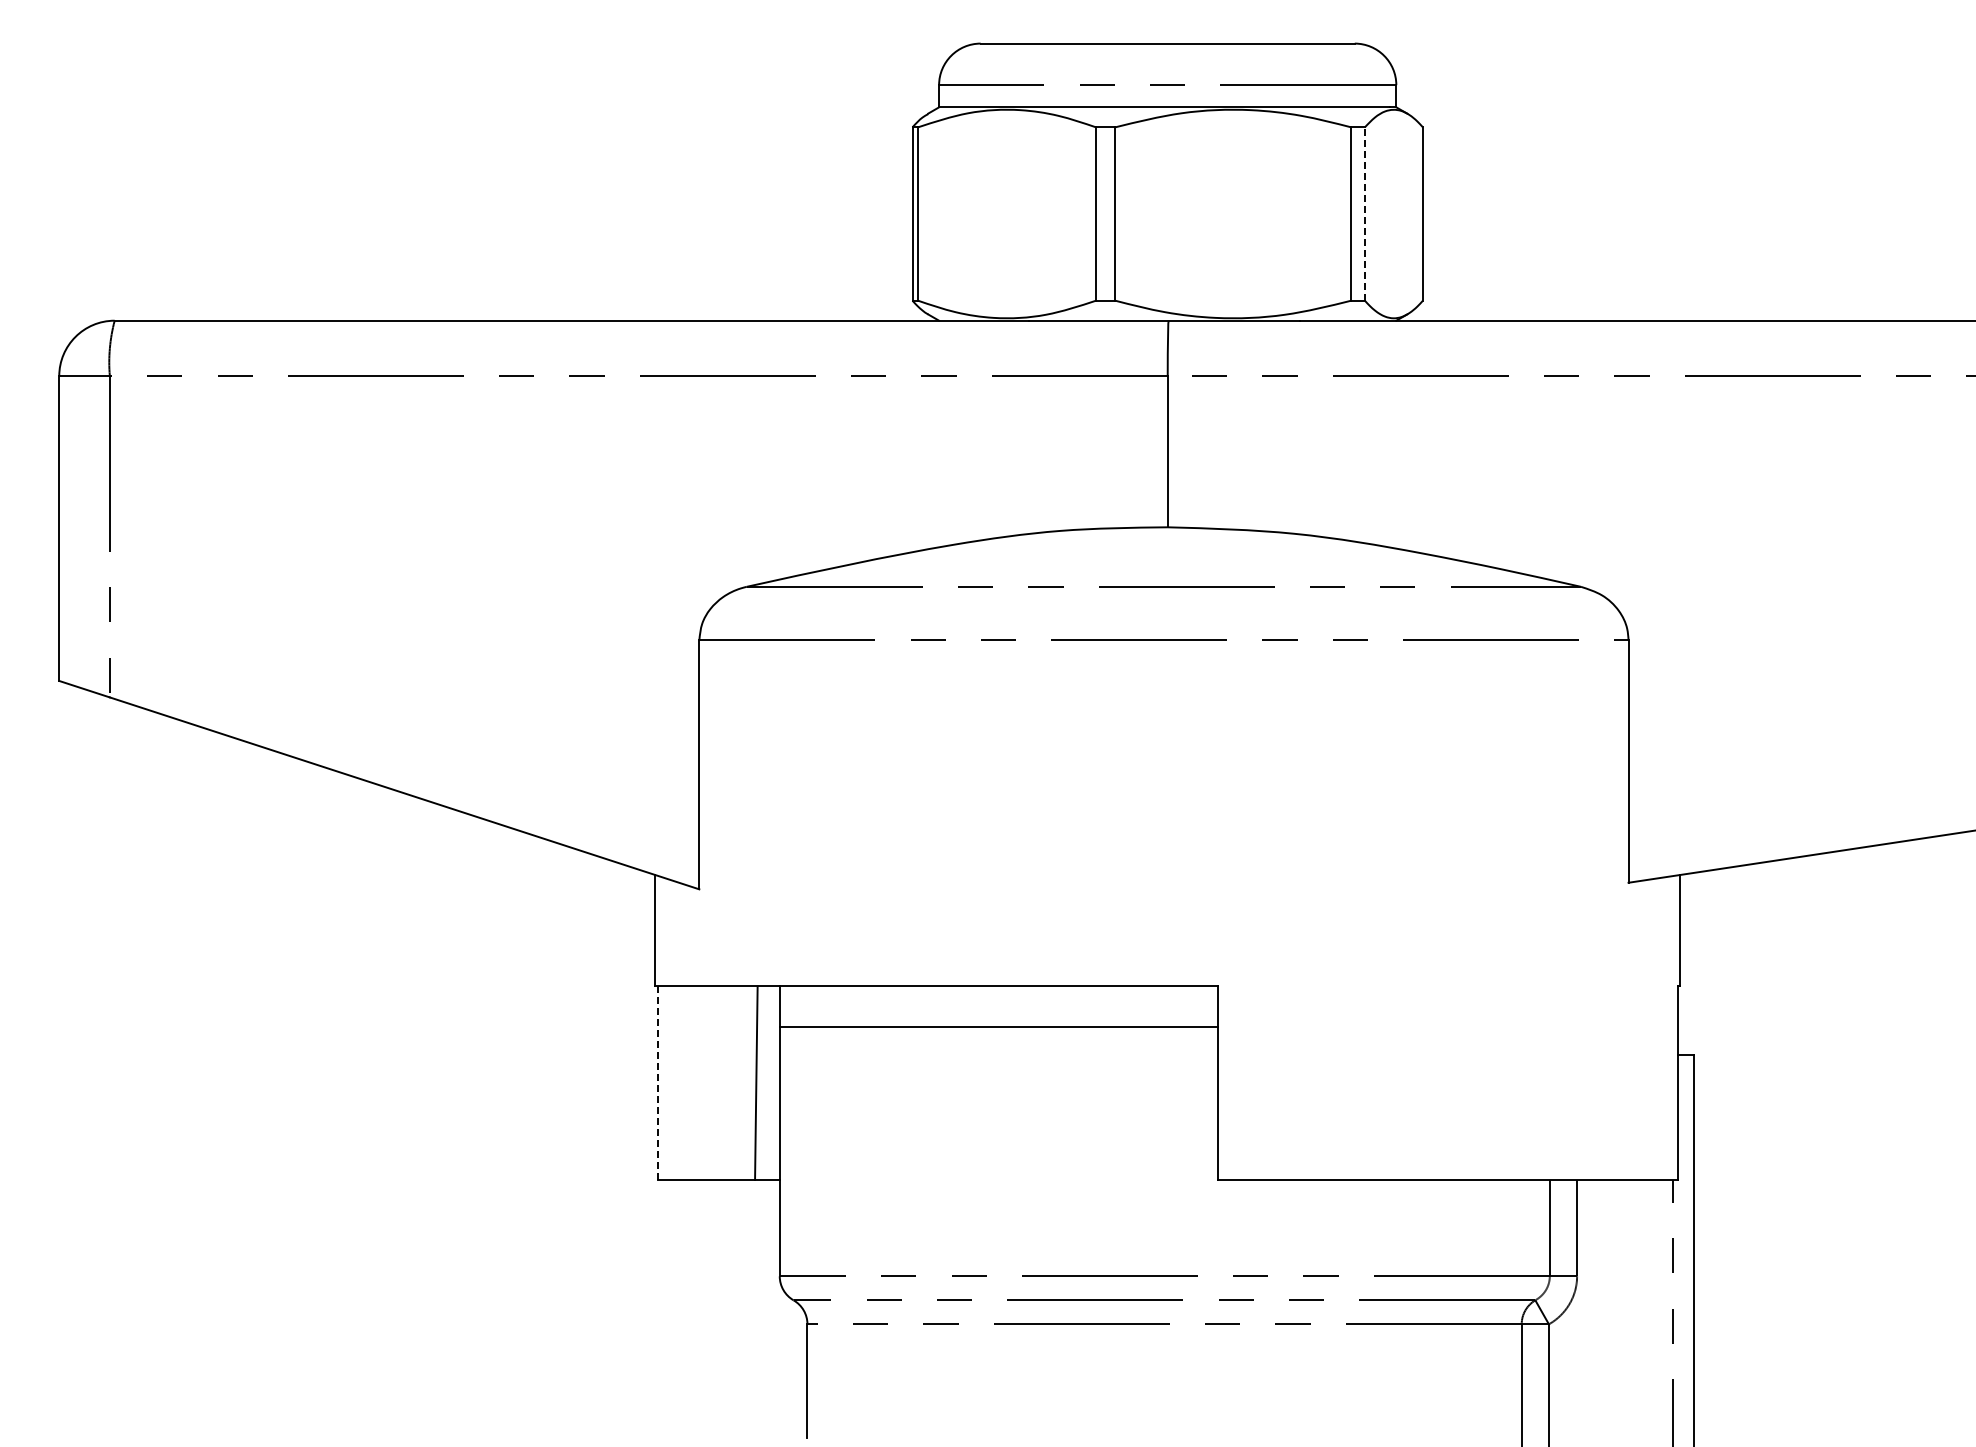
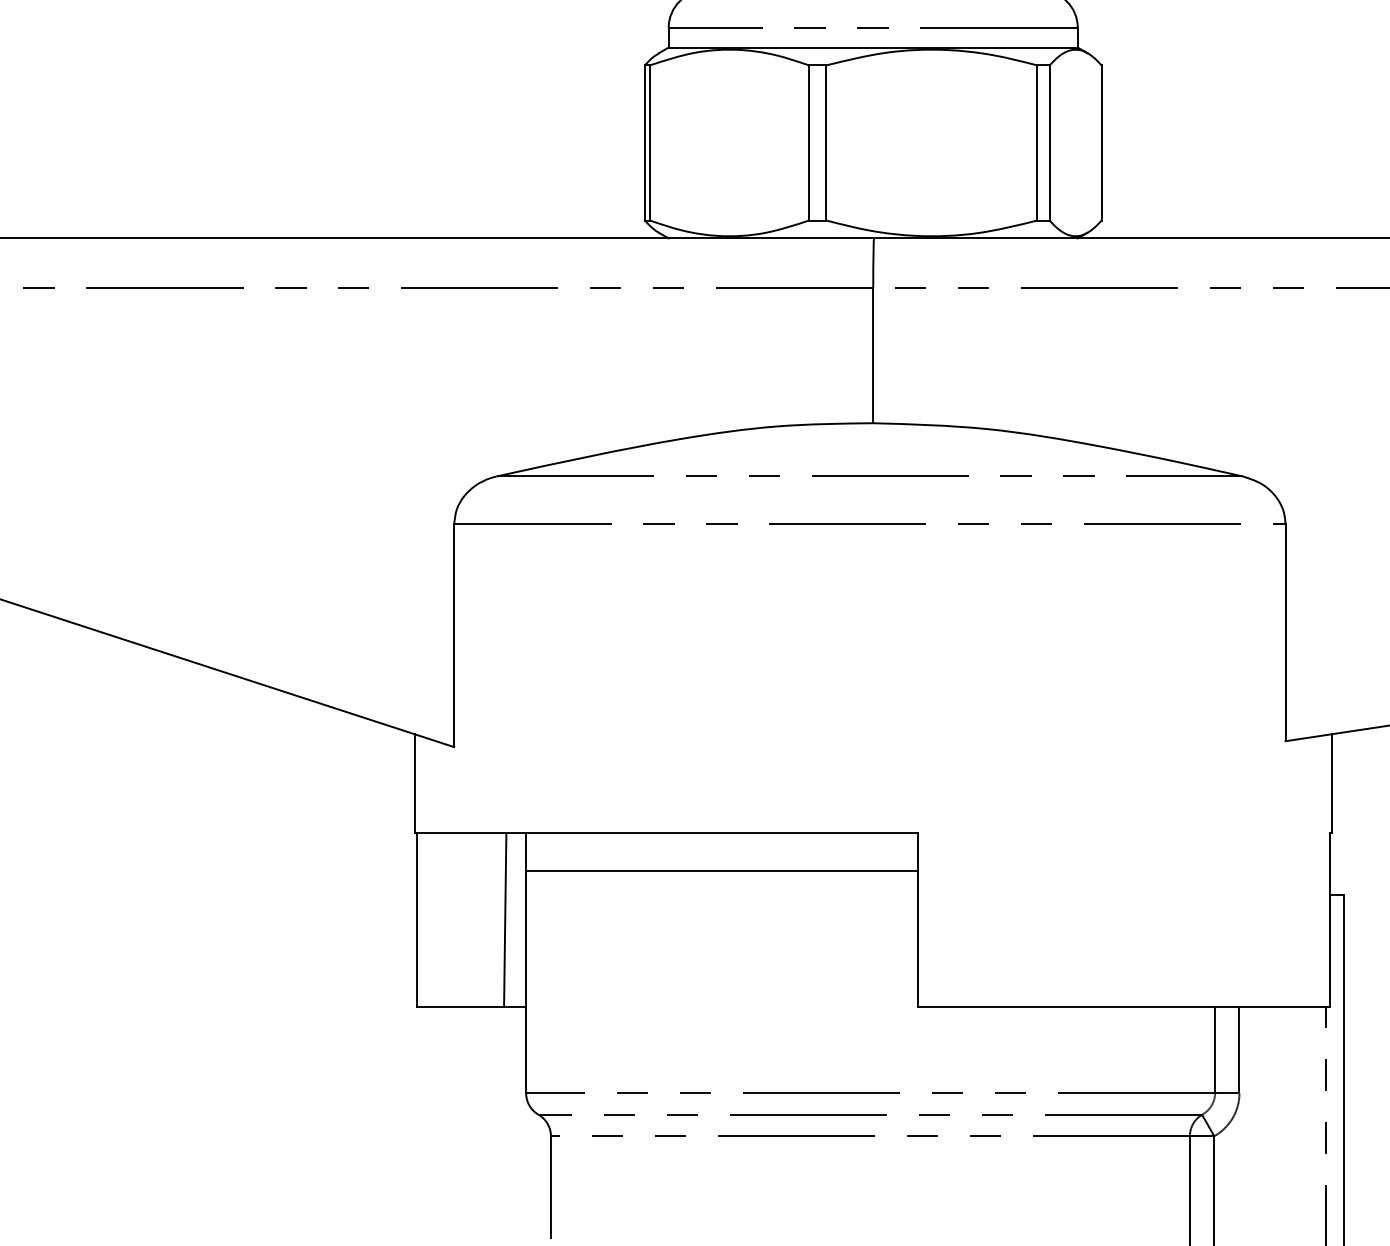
line: (1364, 214) -> (1049, 143), dashed -> solid
line: (657, 1082) -> (416, 919), dashed -> solid

